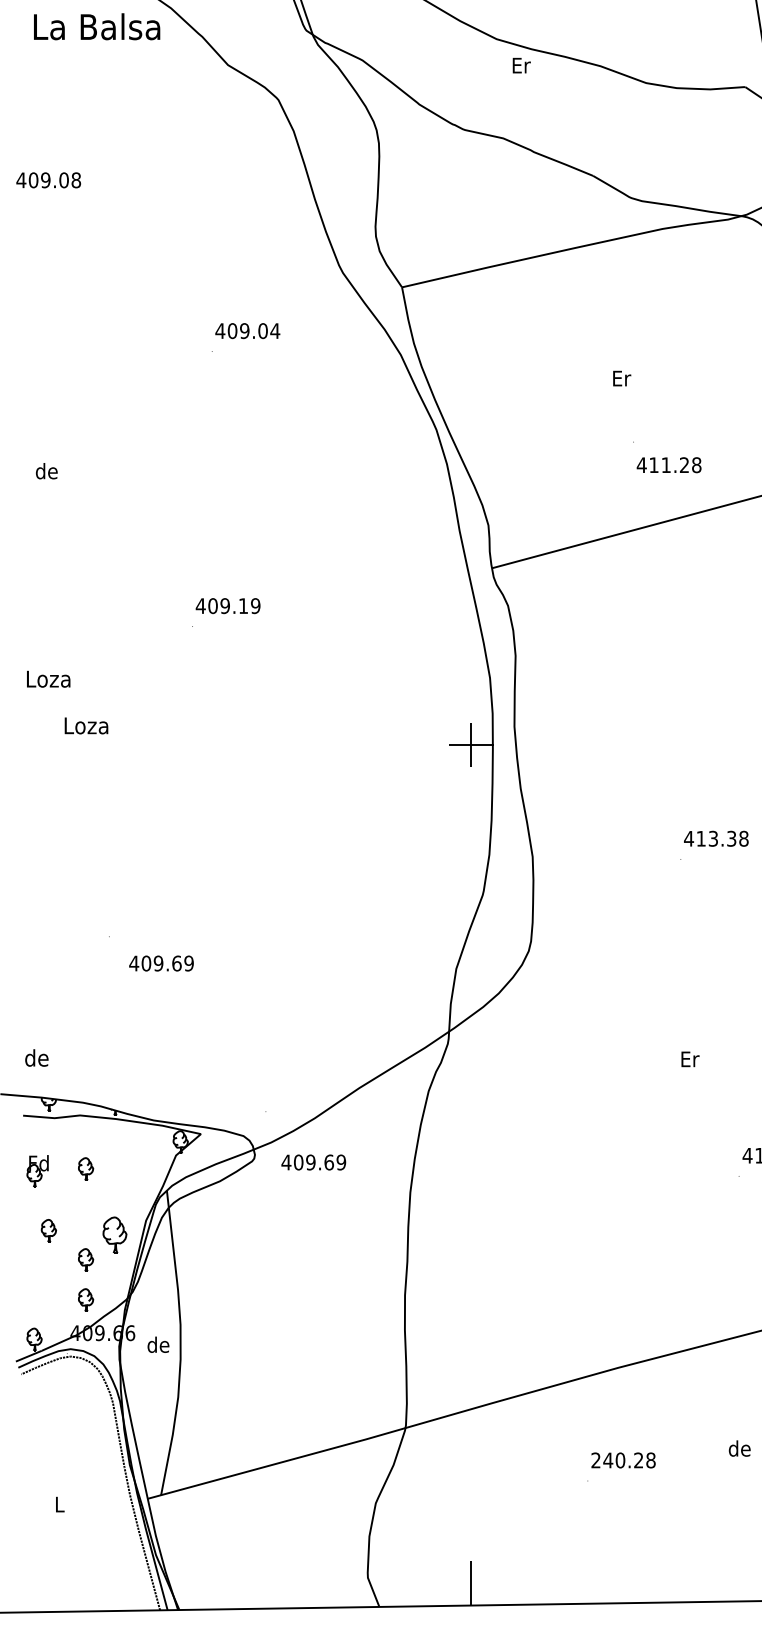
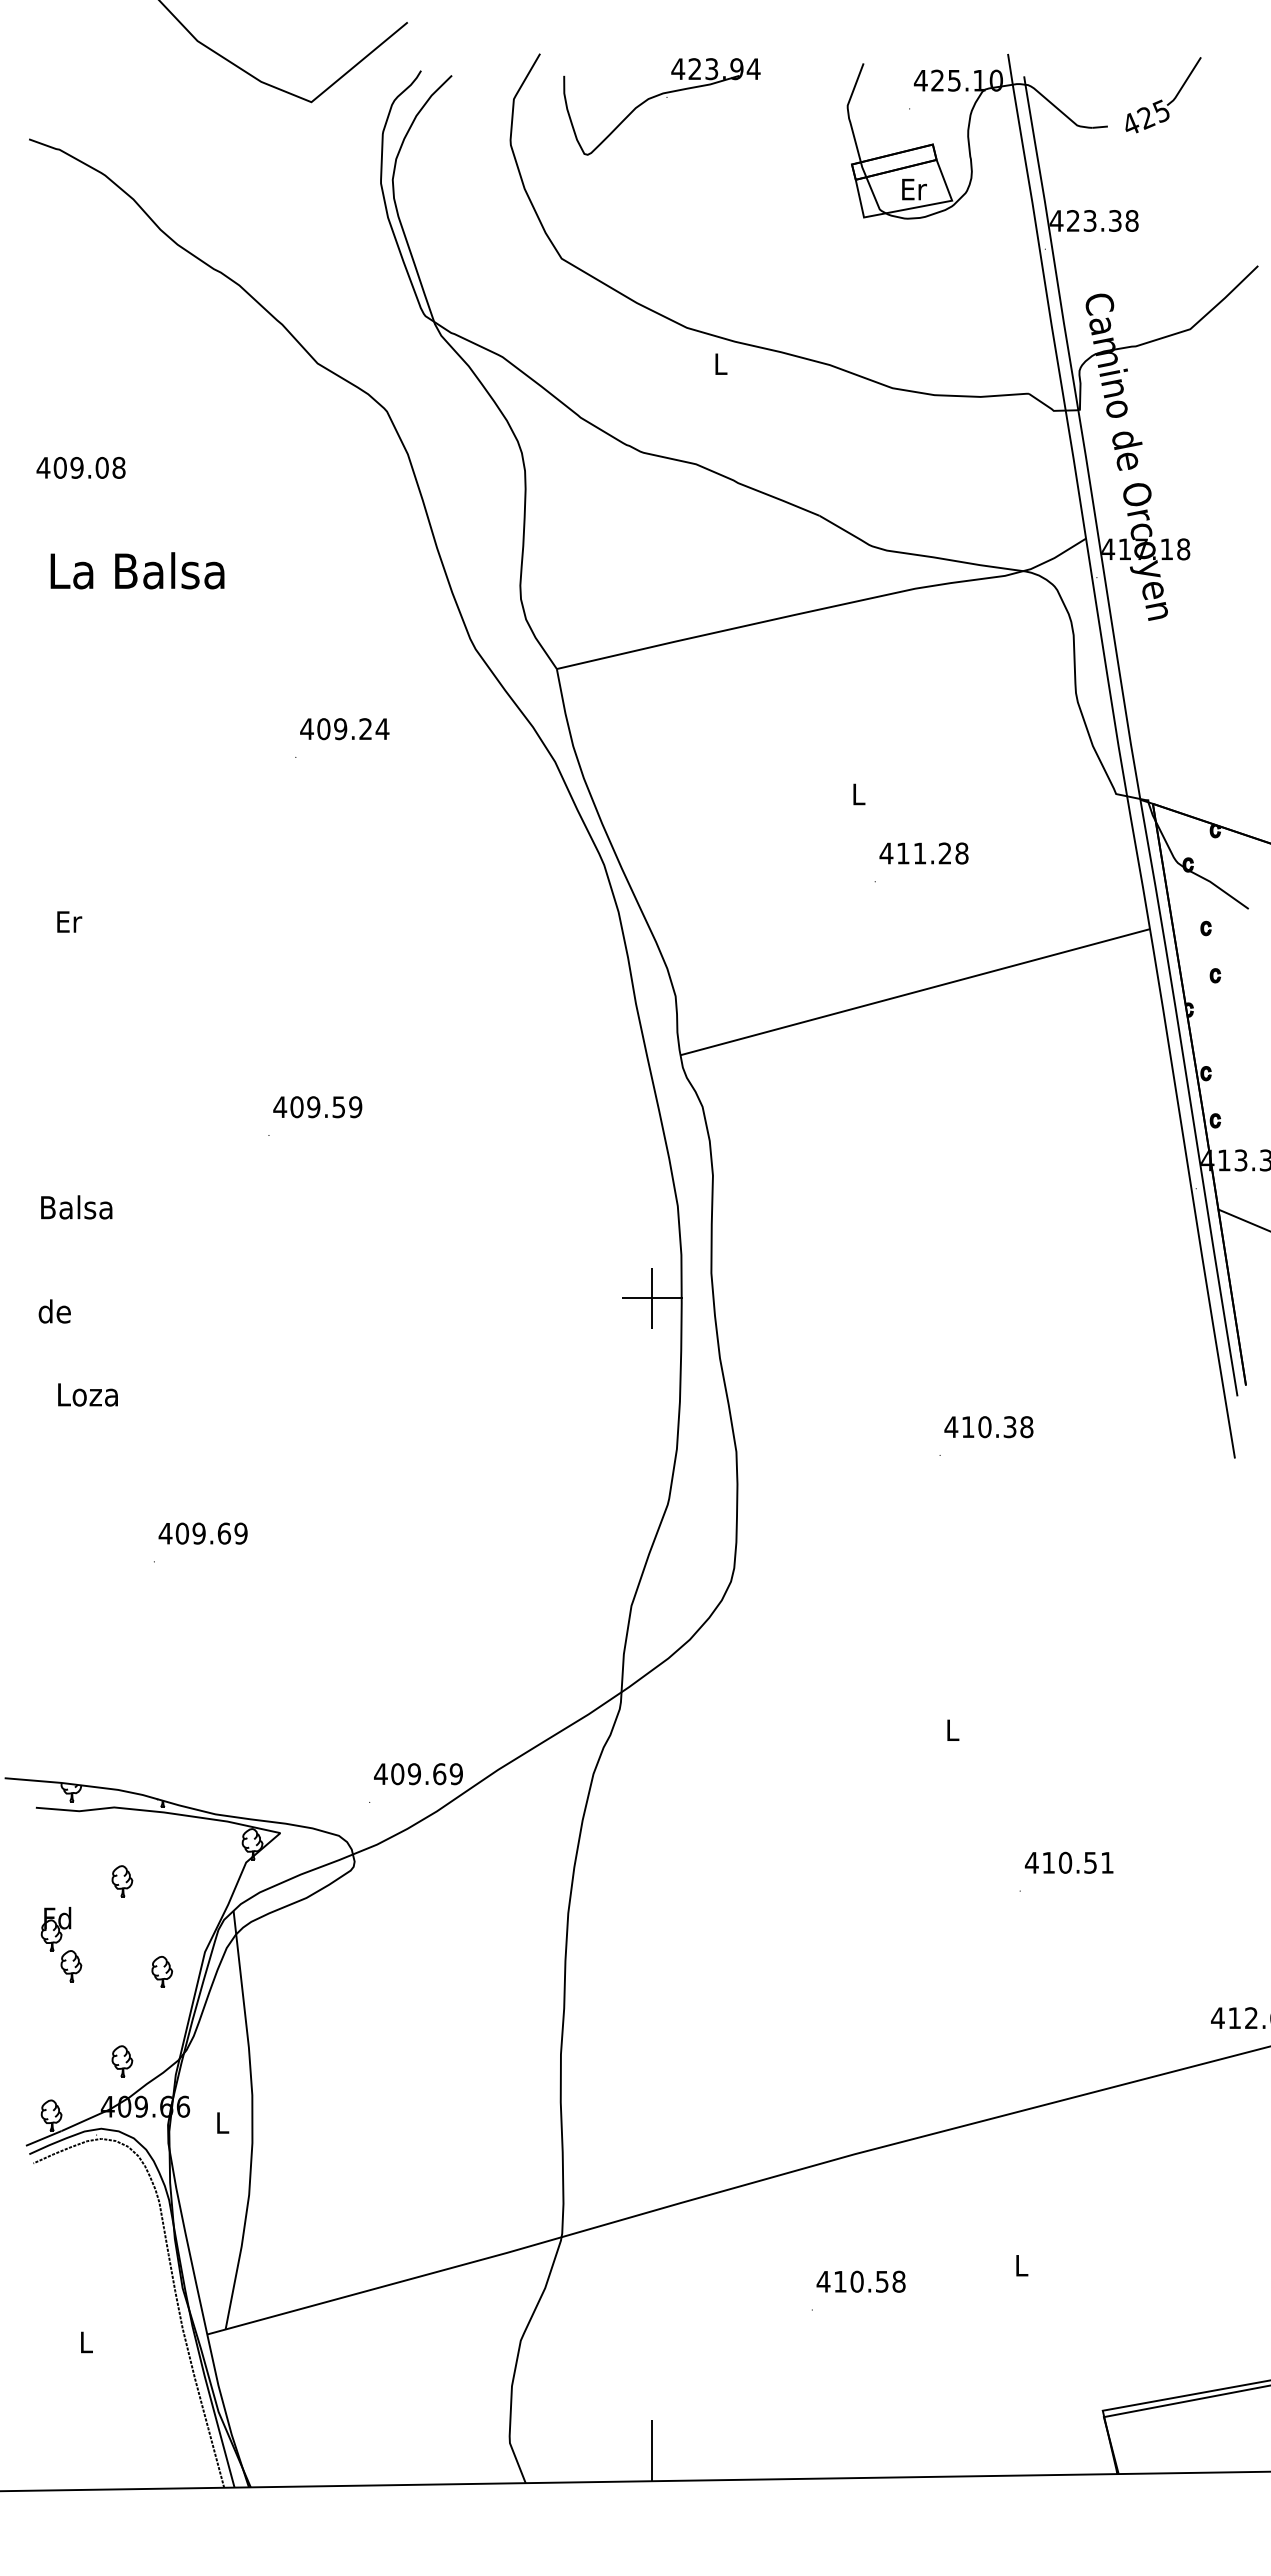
text: (97, 26) -> (137, 570), moved
text: (521, 65) -> (721, 363), Er -> L
text: (48, 180) -> (80, 467), moved
text: (262, 331) -> (365, 729), 409.04 -> 409.24
text: (622, 378) -> (859, 794), Er -> L
text: (668, 465) -> (923, 853), moved
text: (46, 471) -> (68, 921), de -> Er
text: (243, 606) -> (338, 1107), 409.19 -> 409.59
text: (54, 679) -> (78, 1207), Loza -> Balsa
text: (86, 725) -> (87, 1394), moved
text: (713, 839) -> (984, 1427), 413.38 -> 410.38
text: (161, 963) -> (202, 1533), moved
text: (36, 1058) -> (54, 1311), moved
text: (690, 1058) -> (953, 1729), Er -> L
text: (313, 1162) -> (418, 1774), moved
part: (37, 1171) -> (55, 1929), moved
part: (115, 1234) -> (162, 1971), size x0.62
part: (86, 1260) -> (122, 2006), removed
text: (158, 1344) -> (221, 2122), de -> L
text: (740, 1448) -> (1021, 2265), de -> L
text: (617, 1460) -> (852, 2281), 240.28 -> 410.58

